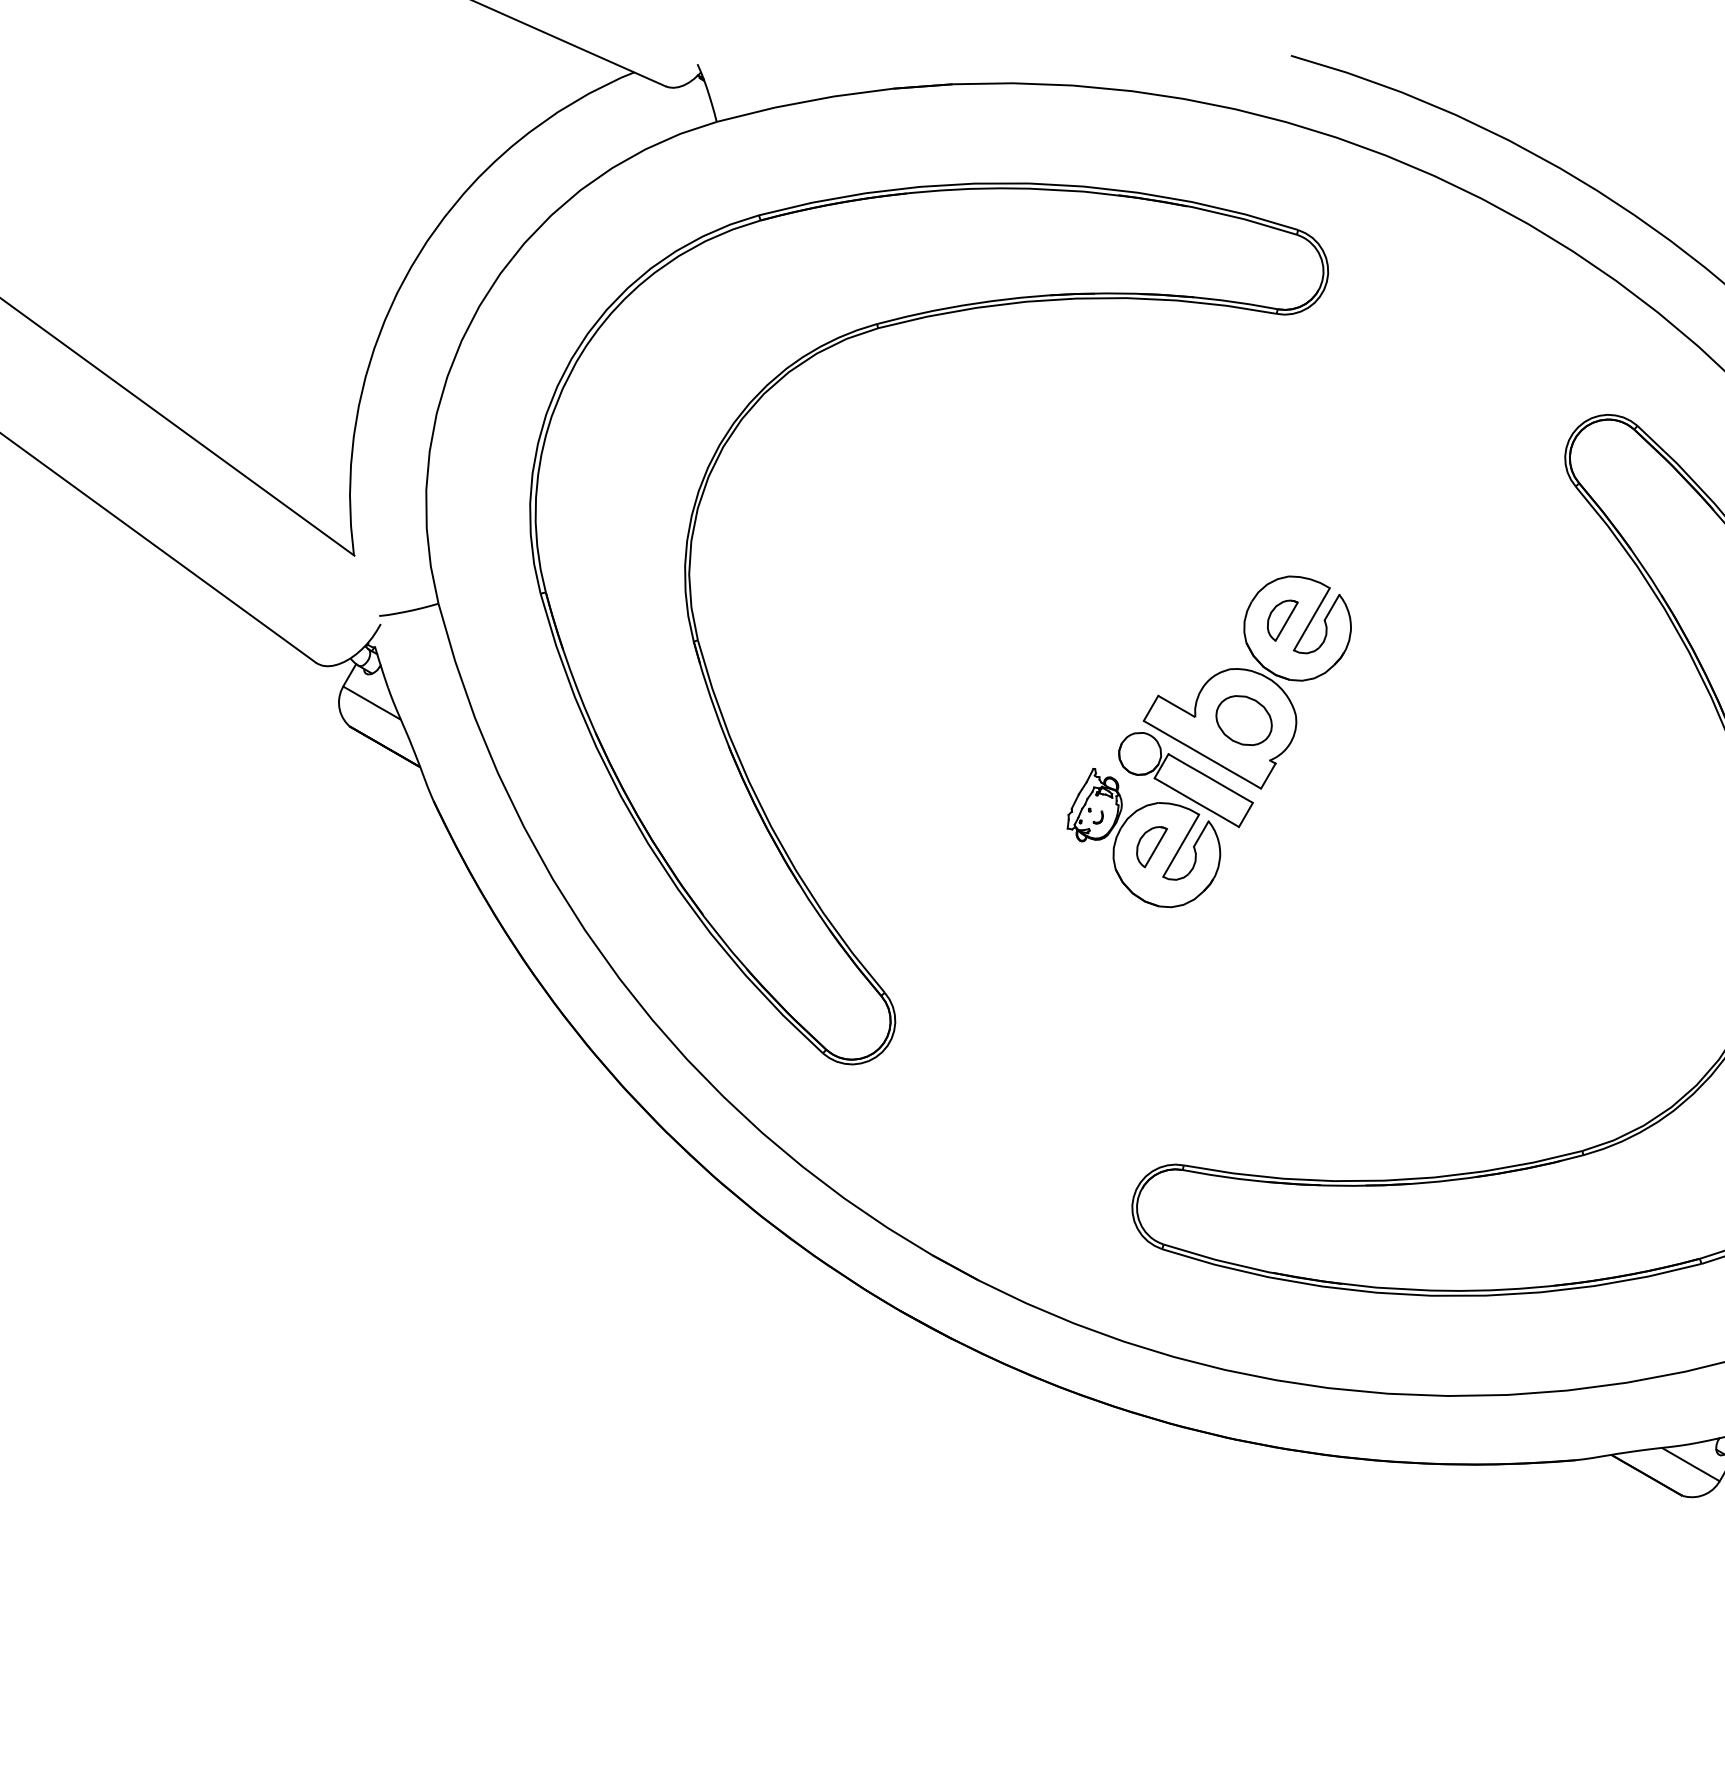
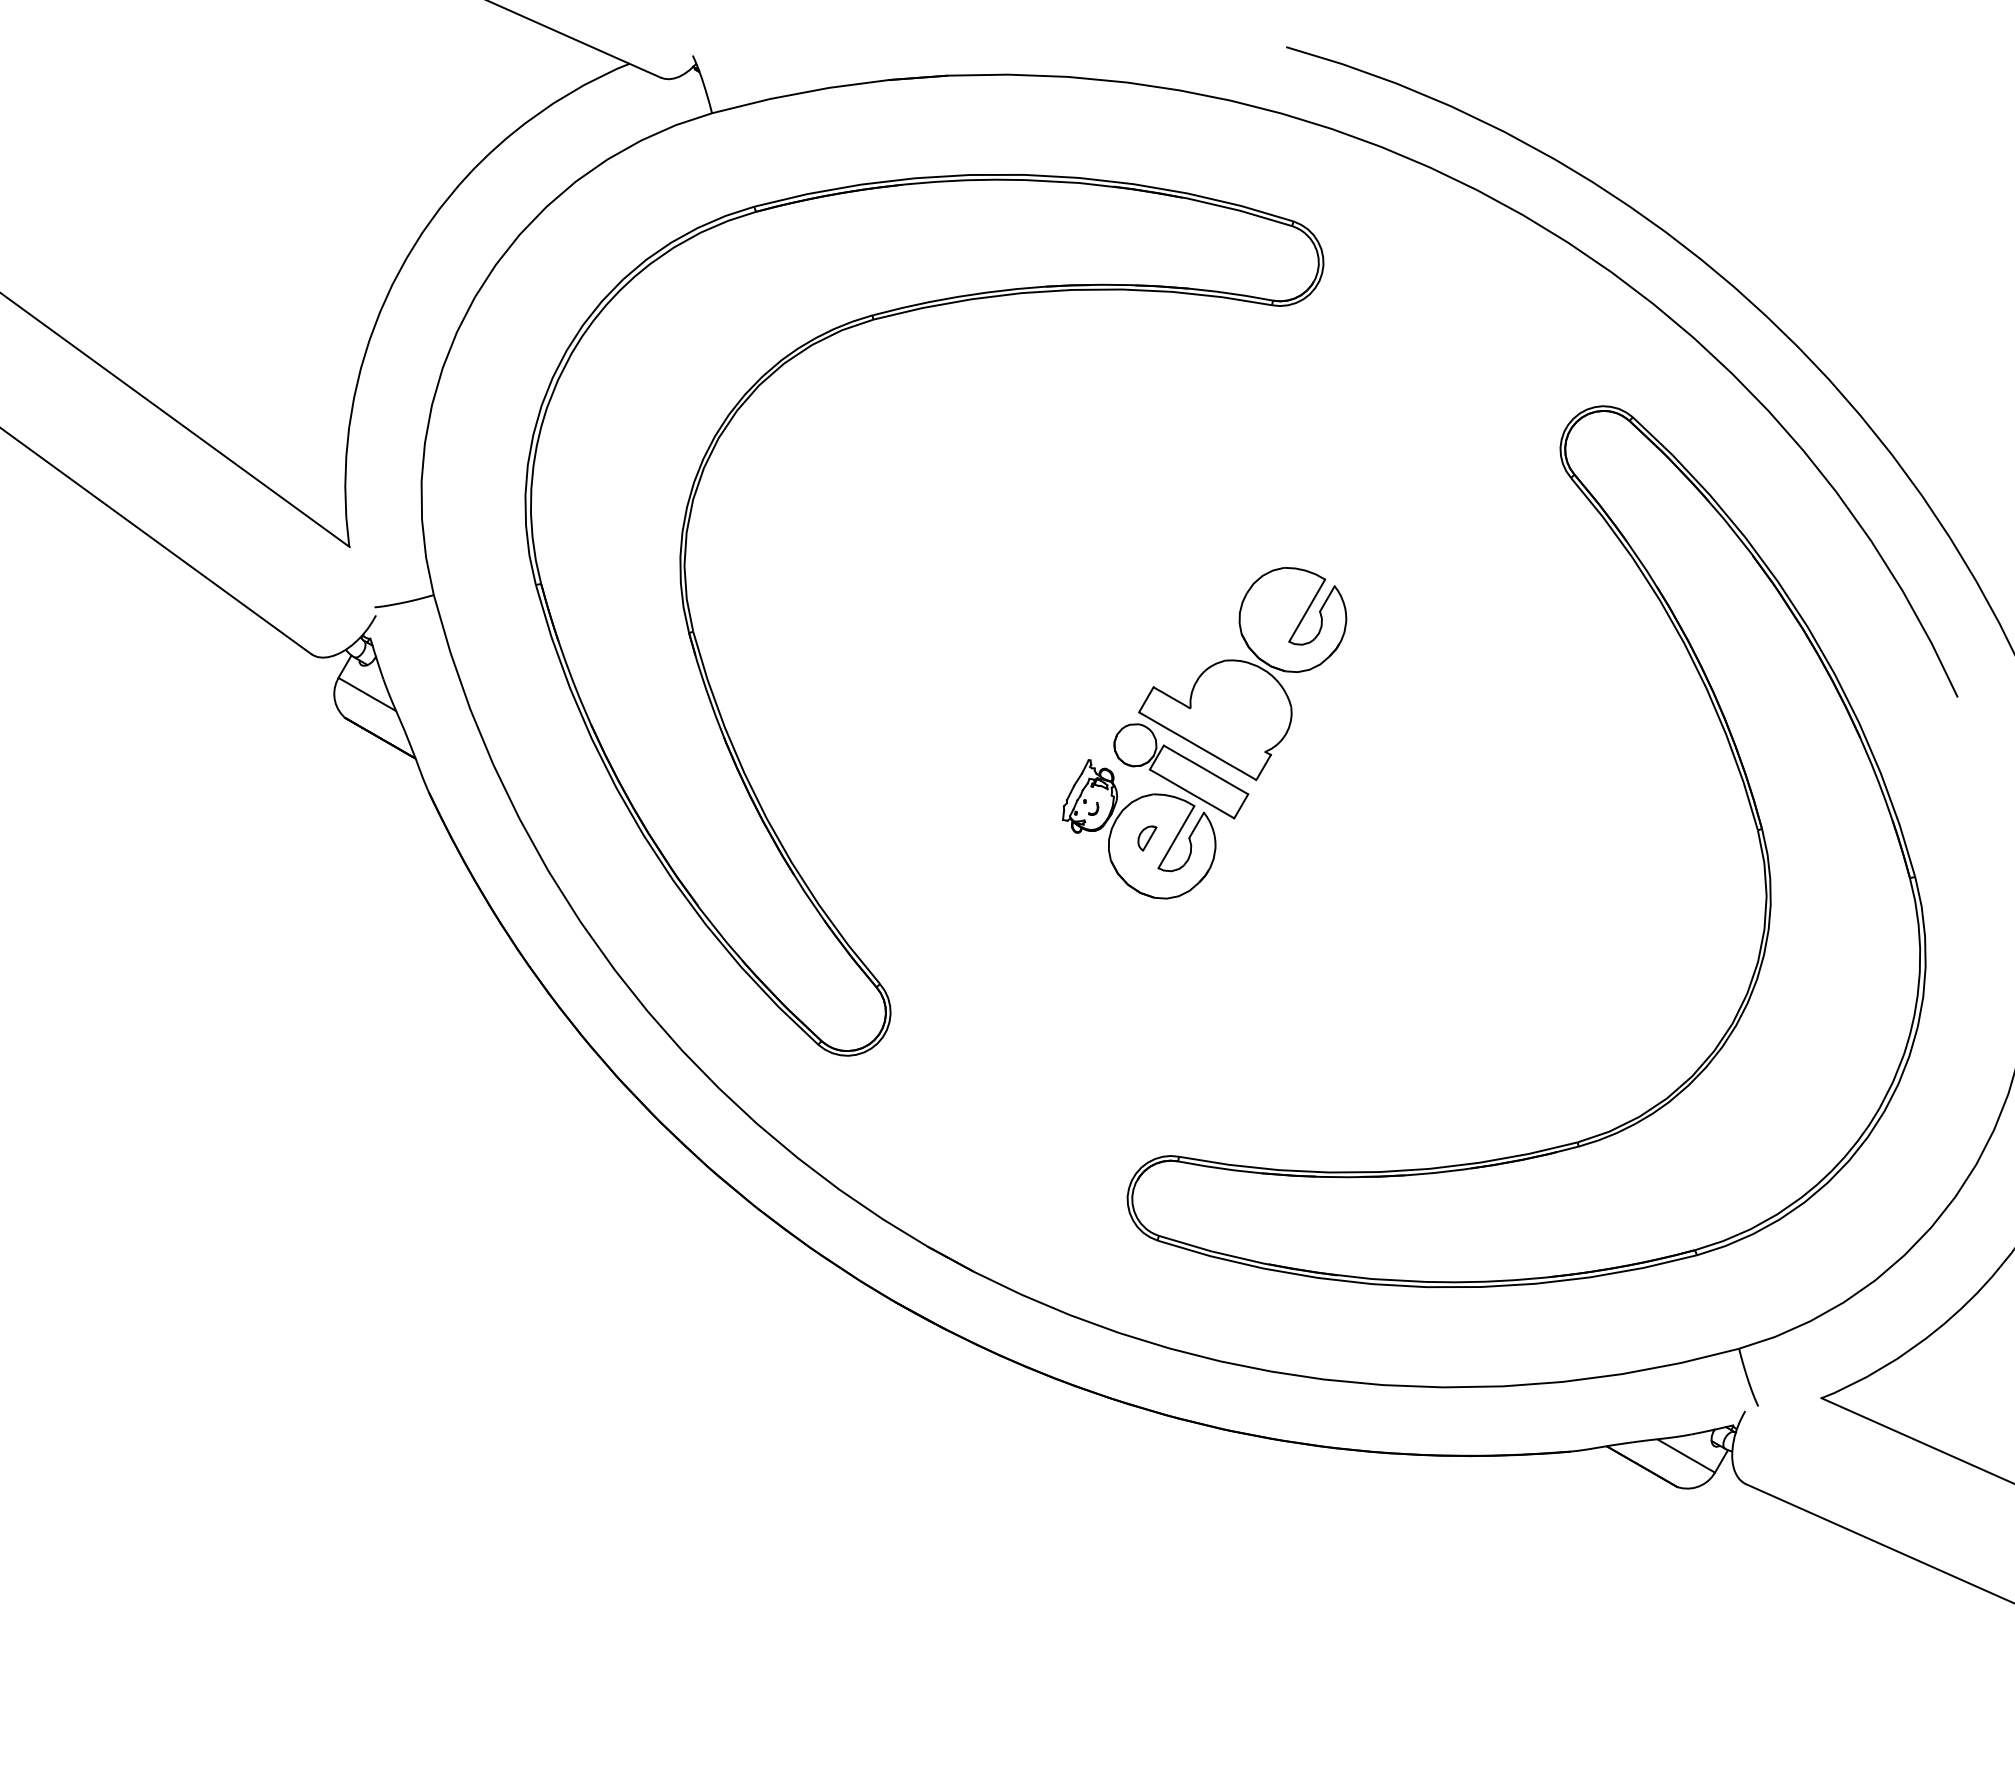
part: (1283, 621) -> (1278, 612), removed
part: (1243, 720) -> (1238, 711), removed
part: (1152, 847) -> (1147, 838), size x0.6

